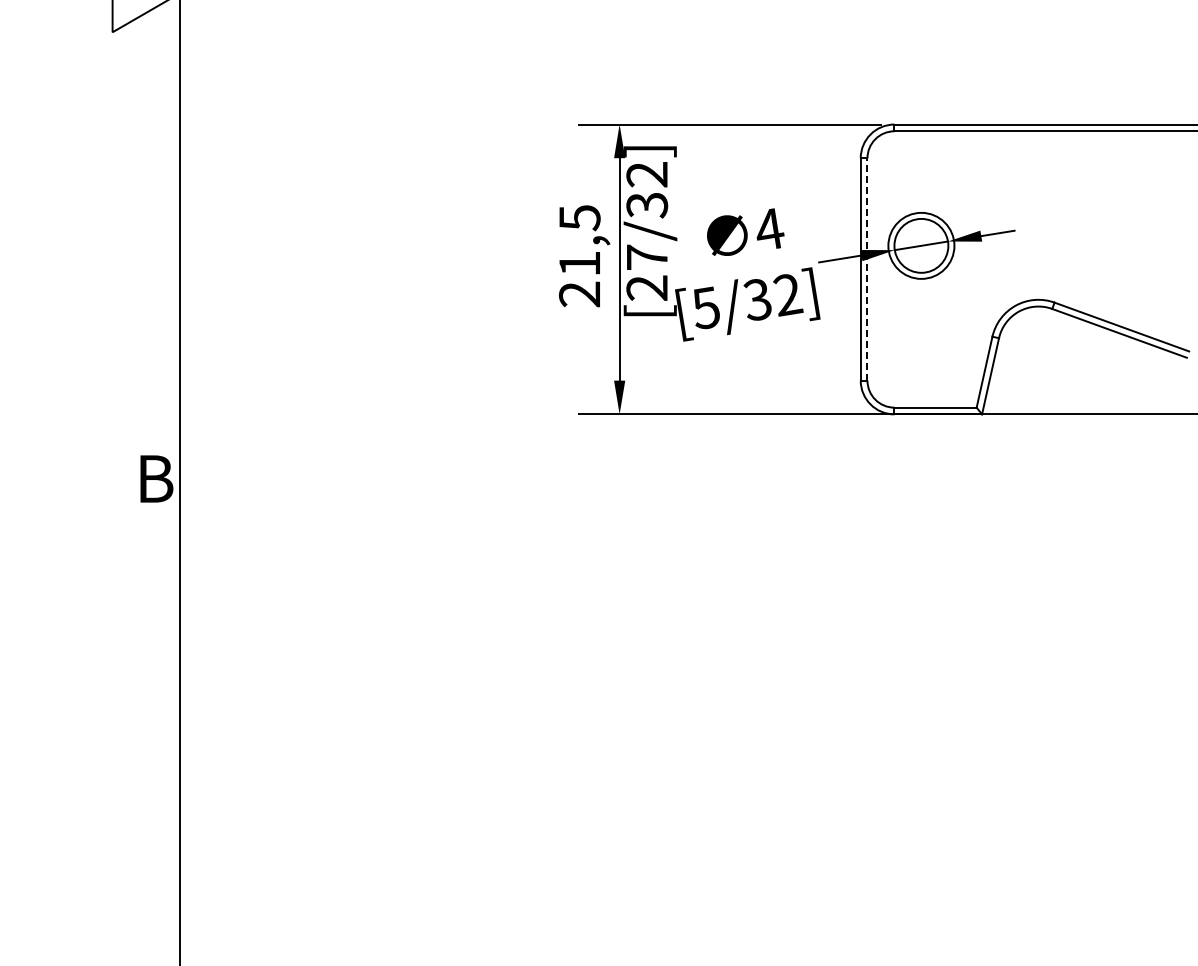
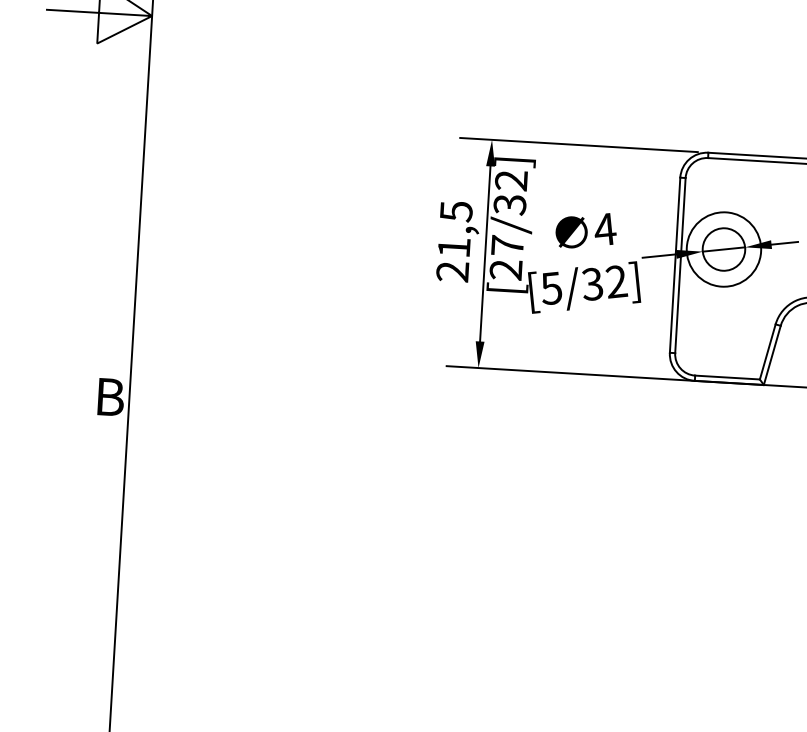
circle: (921, 245) -> (724, 249), size x1.43
line: (867, 268) -> (680, 264), dashed -> solid

